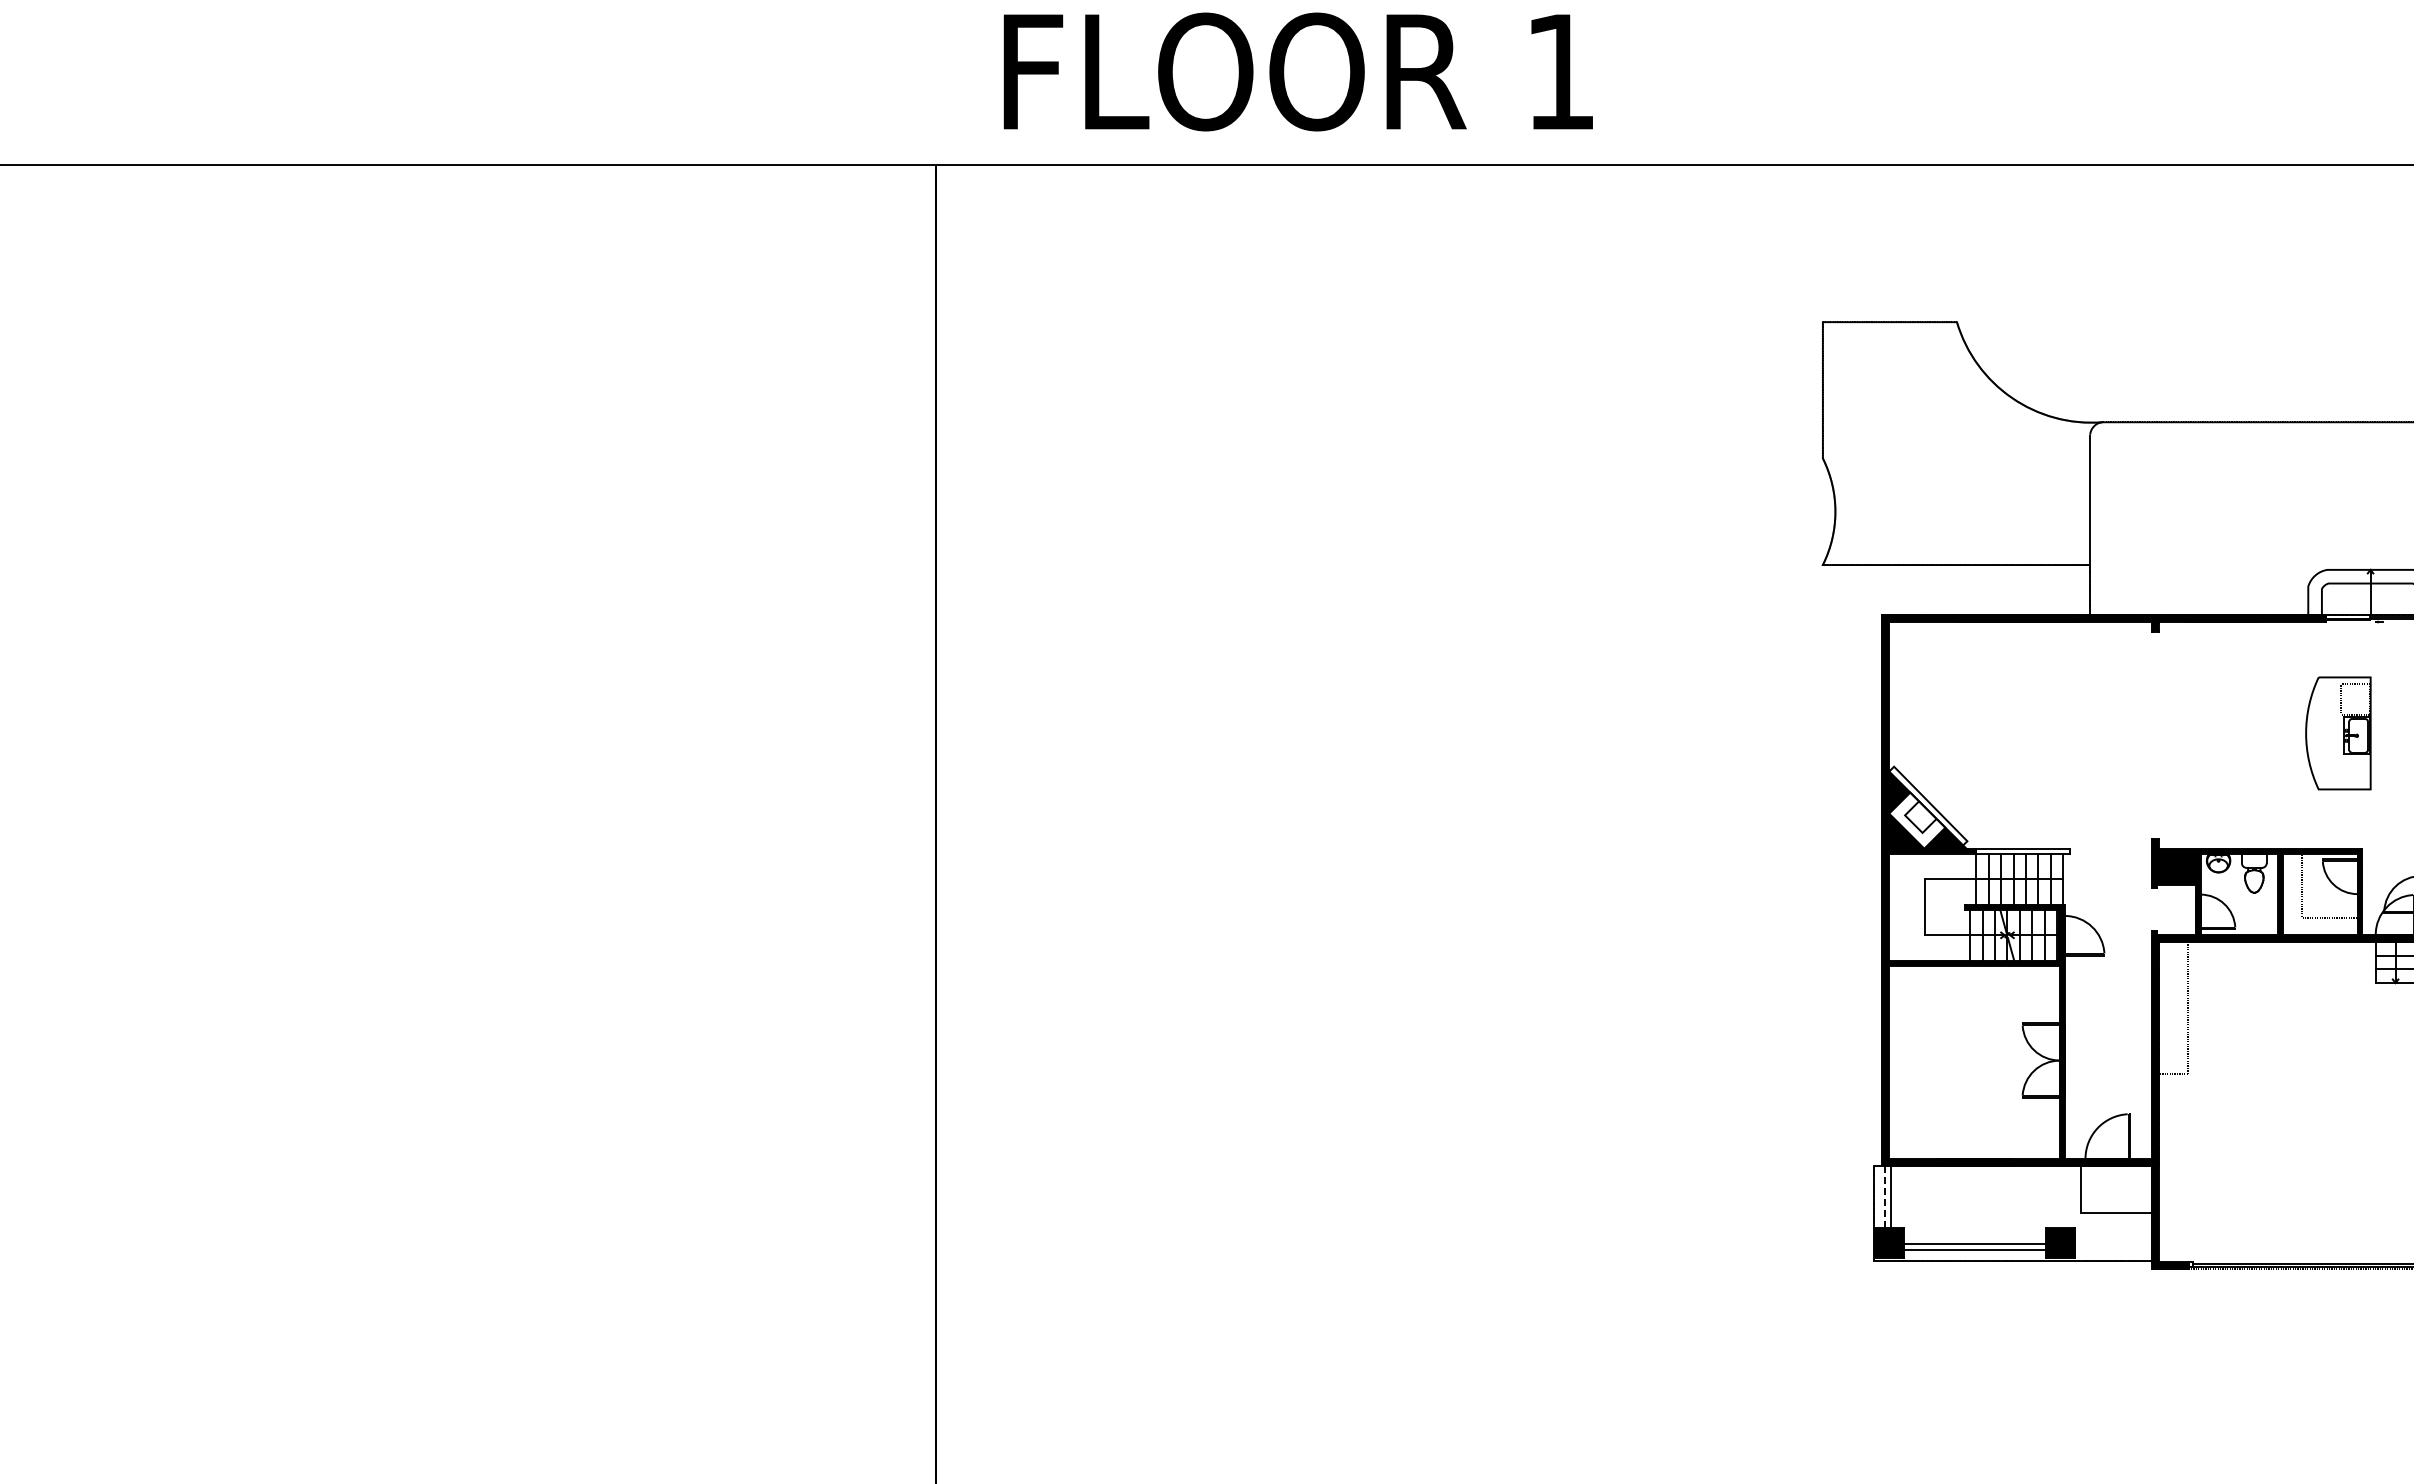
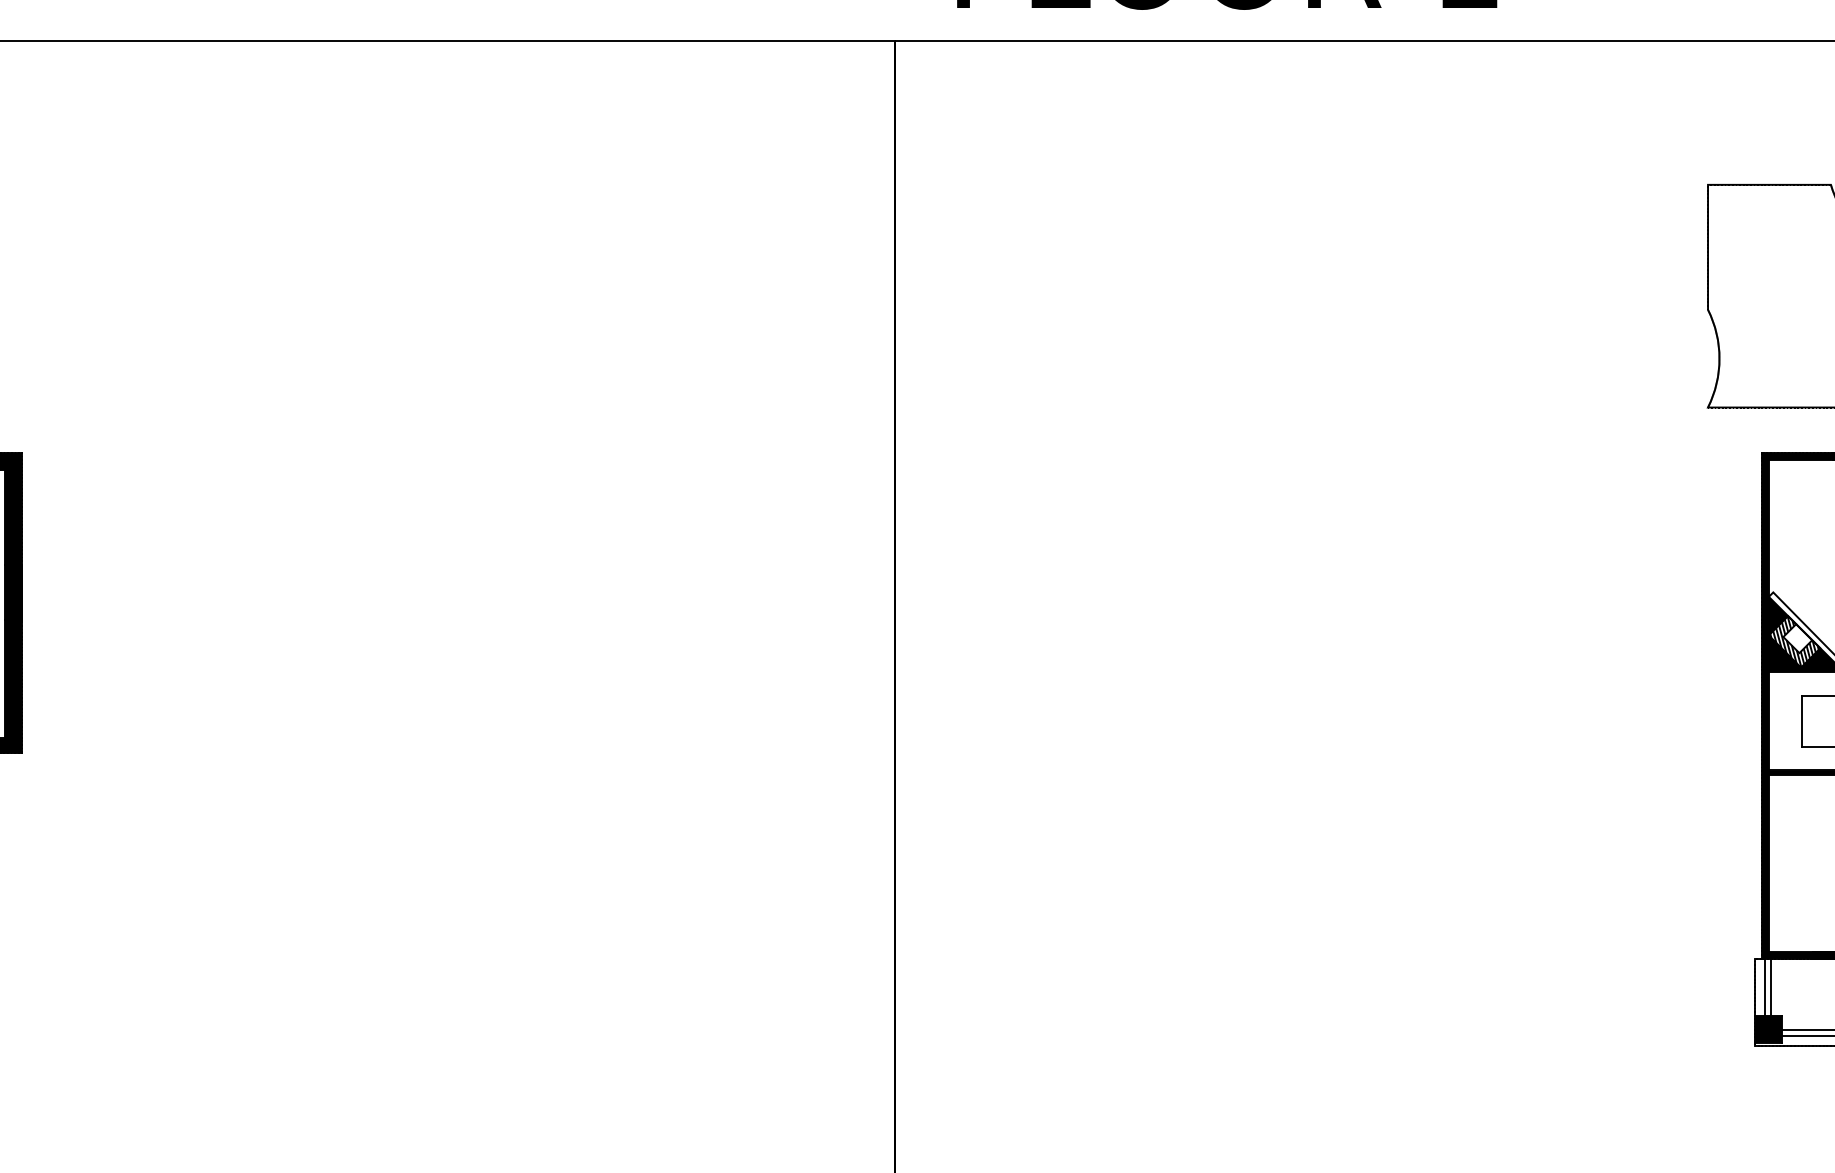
hatch: (1916, 820) -> (1793, 641), added
line: (1885, 1197) -> (1765, 987), dashed -> solid

